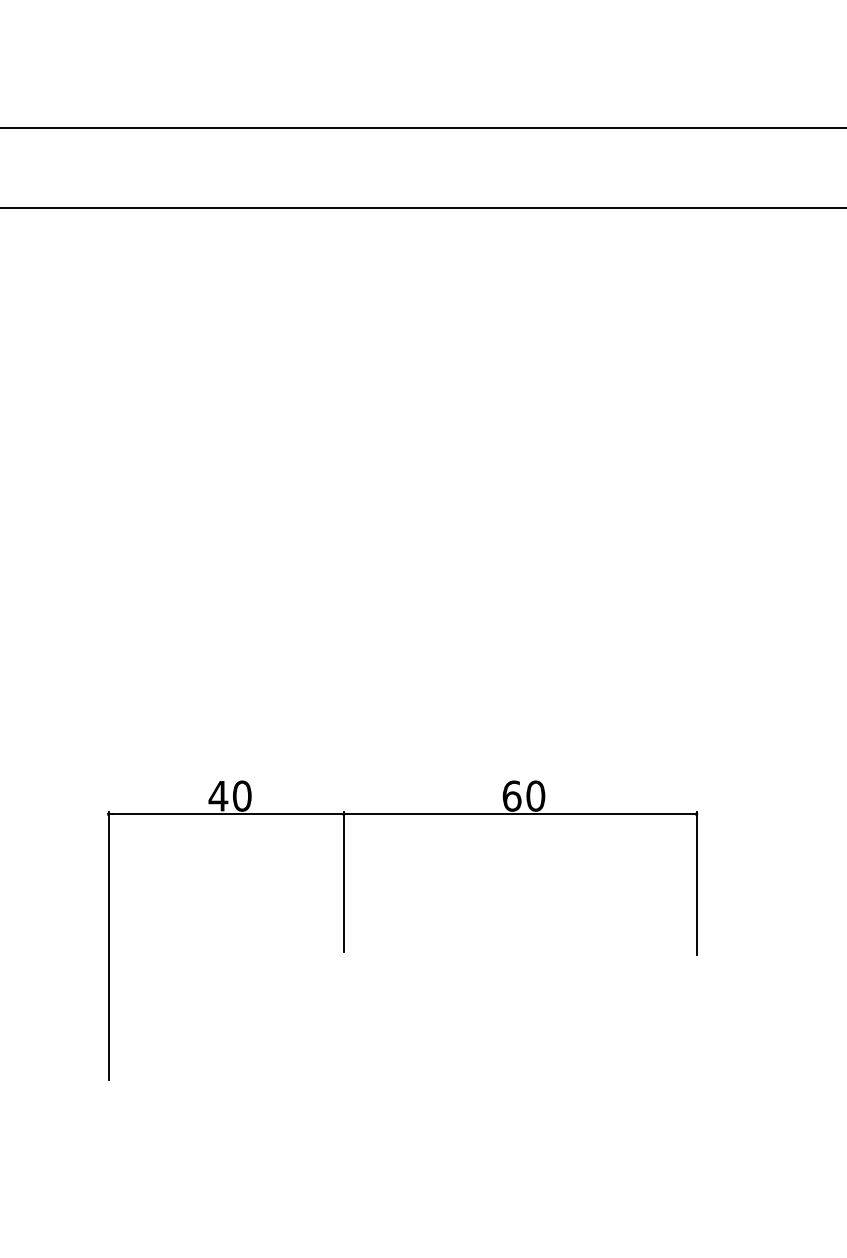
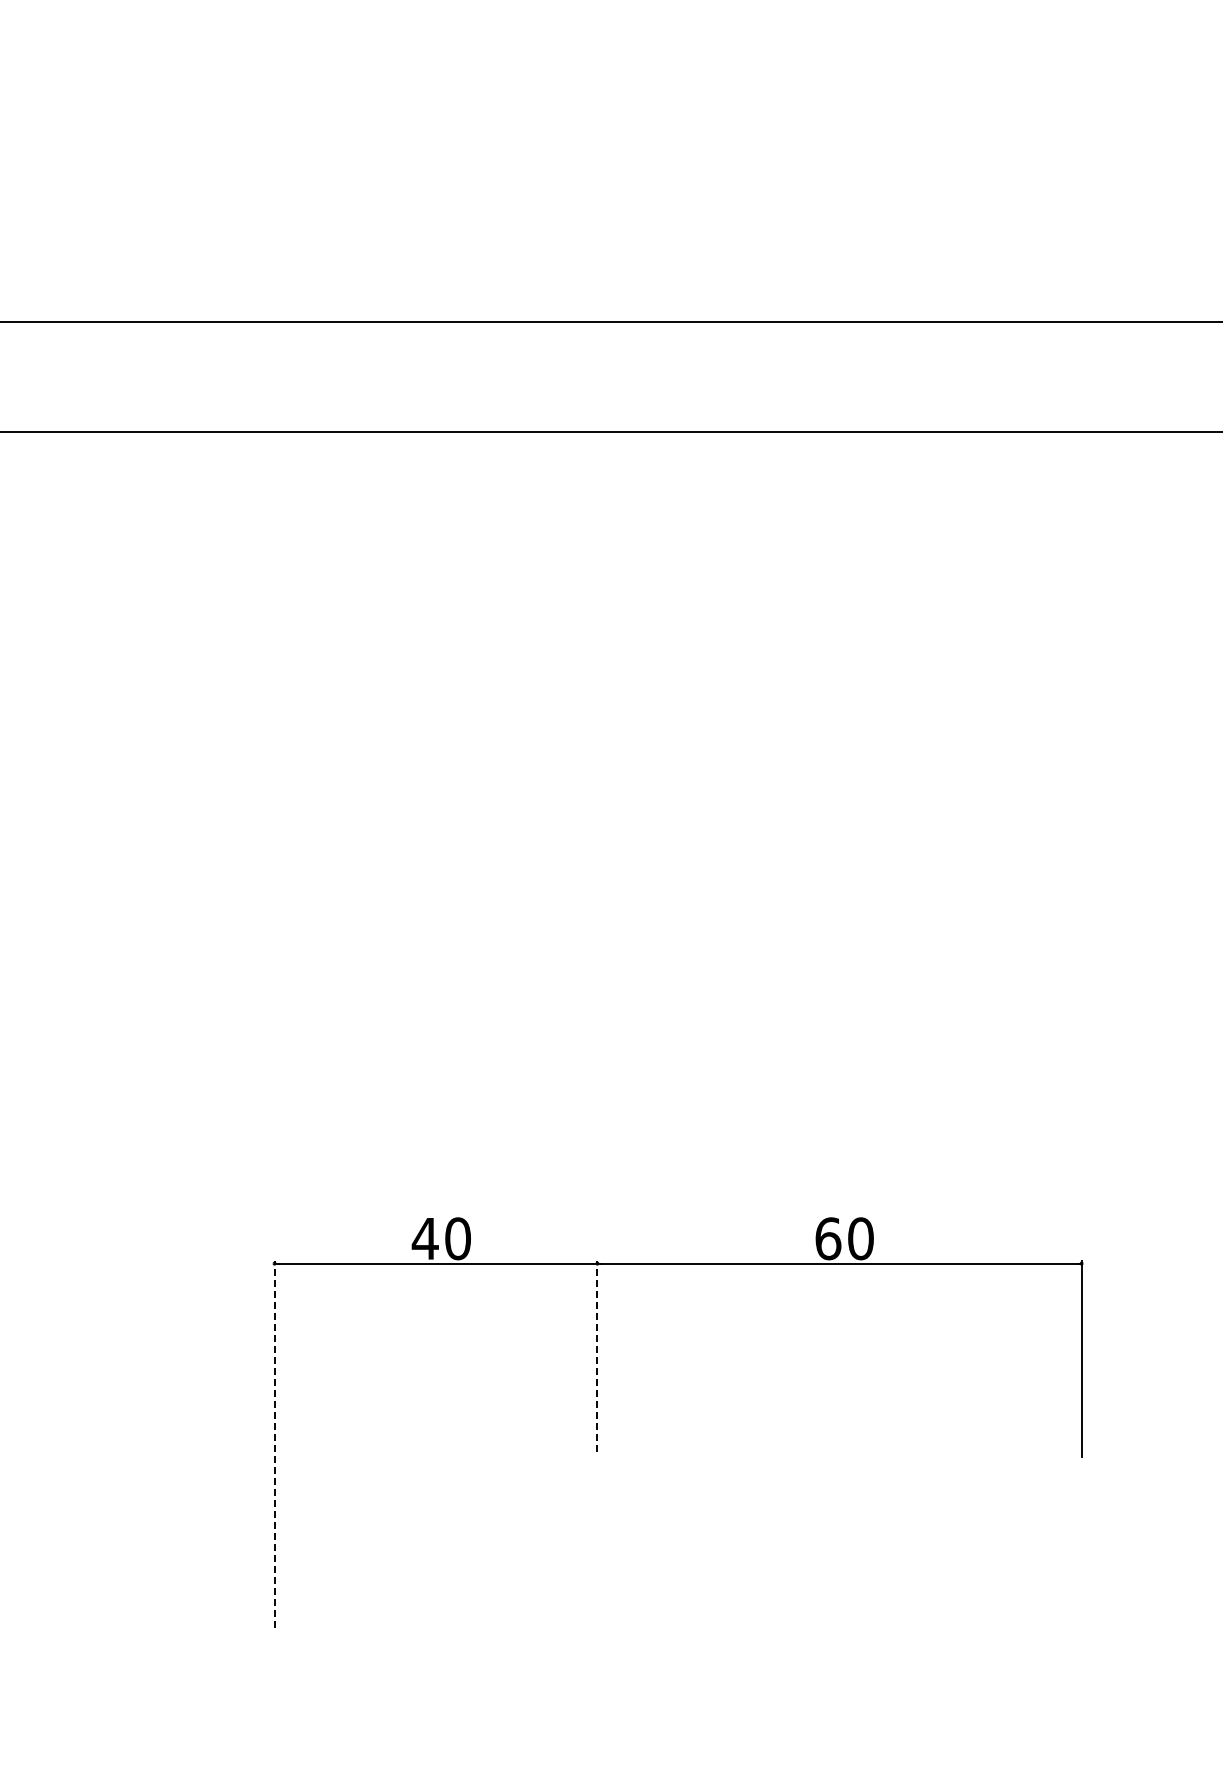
line: (343, 881) -> (597, 1356), solid -> dashed
line: (108, 946) -> (274, 1444), solid -> dashed

